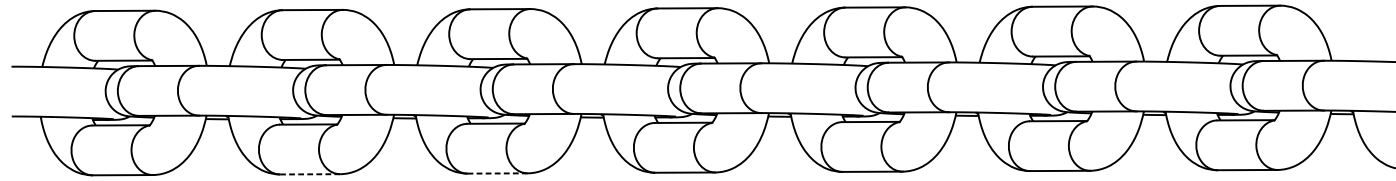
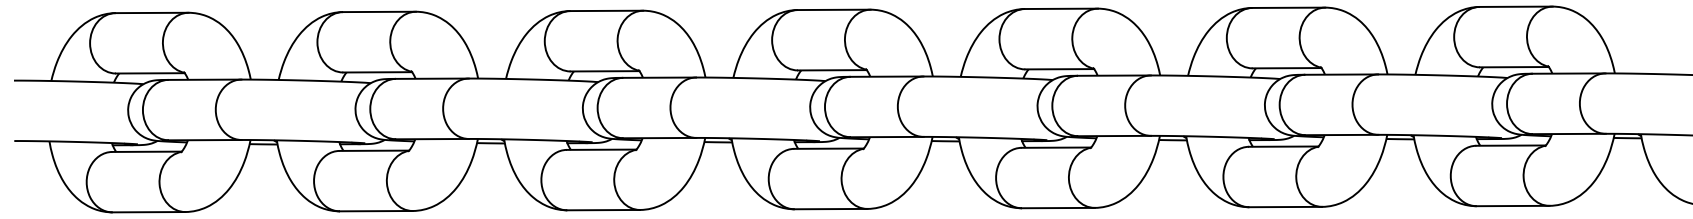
line: (497, 173) -> (603, 210), dashed -> solid
line: (309, 174) -> (375, 211), dashed -> solid

